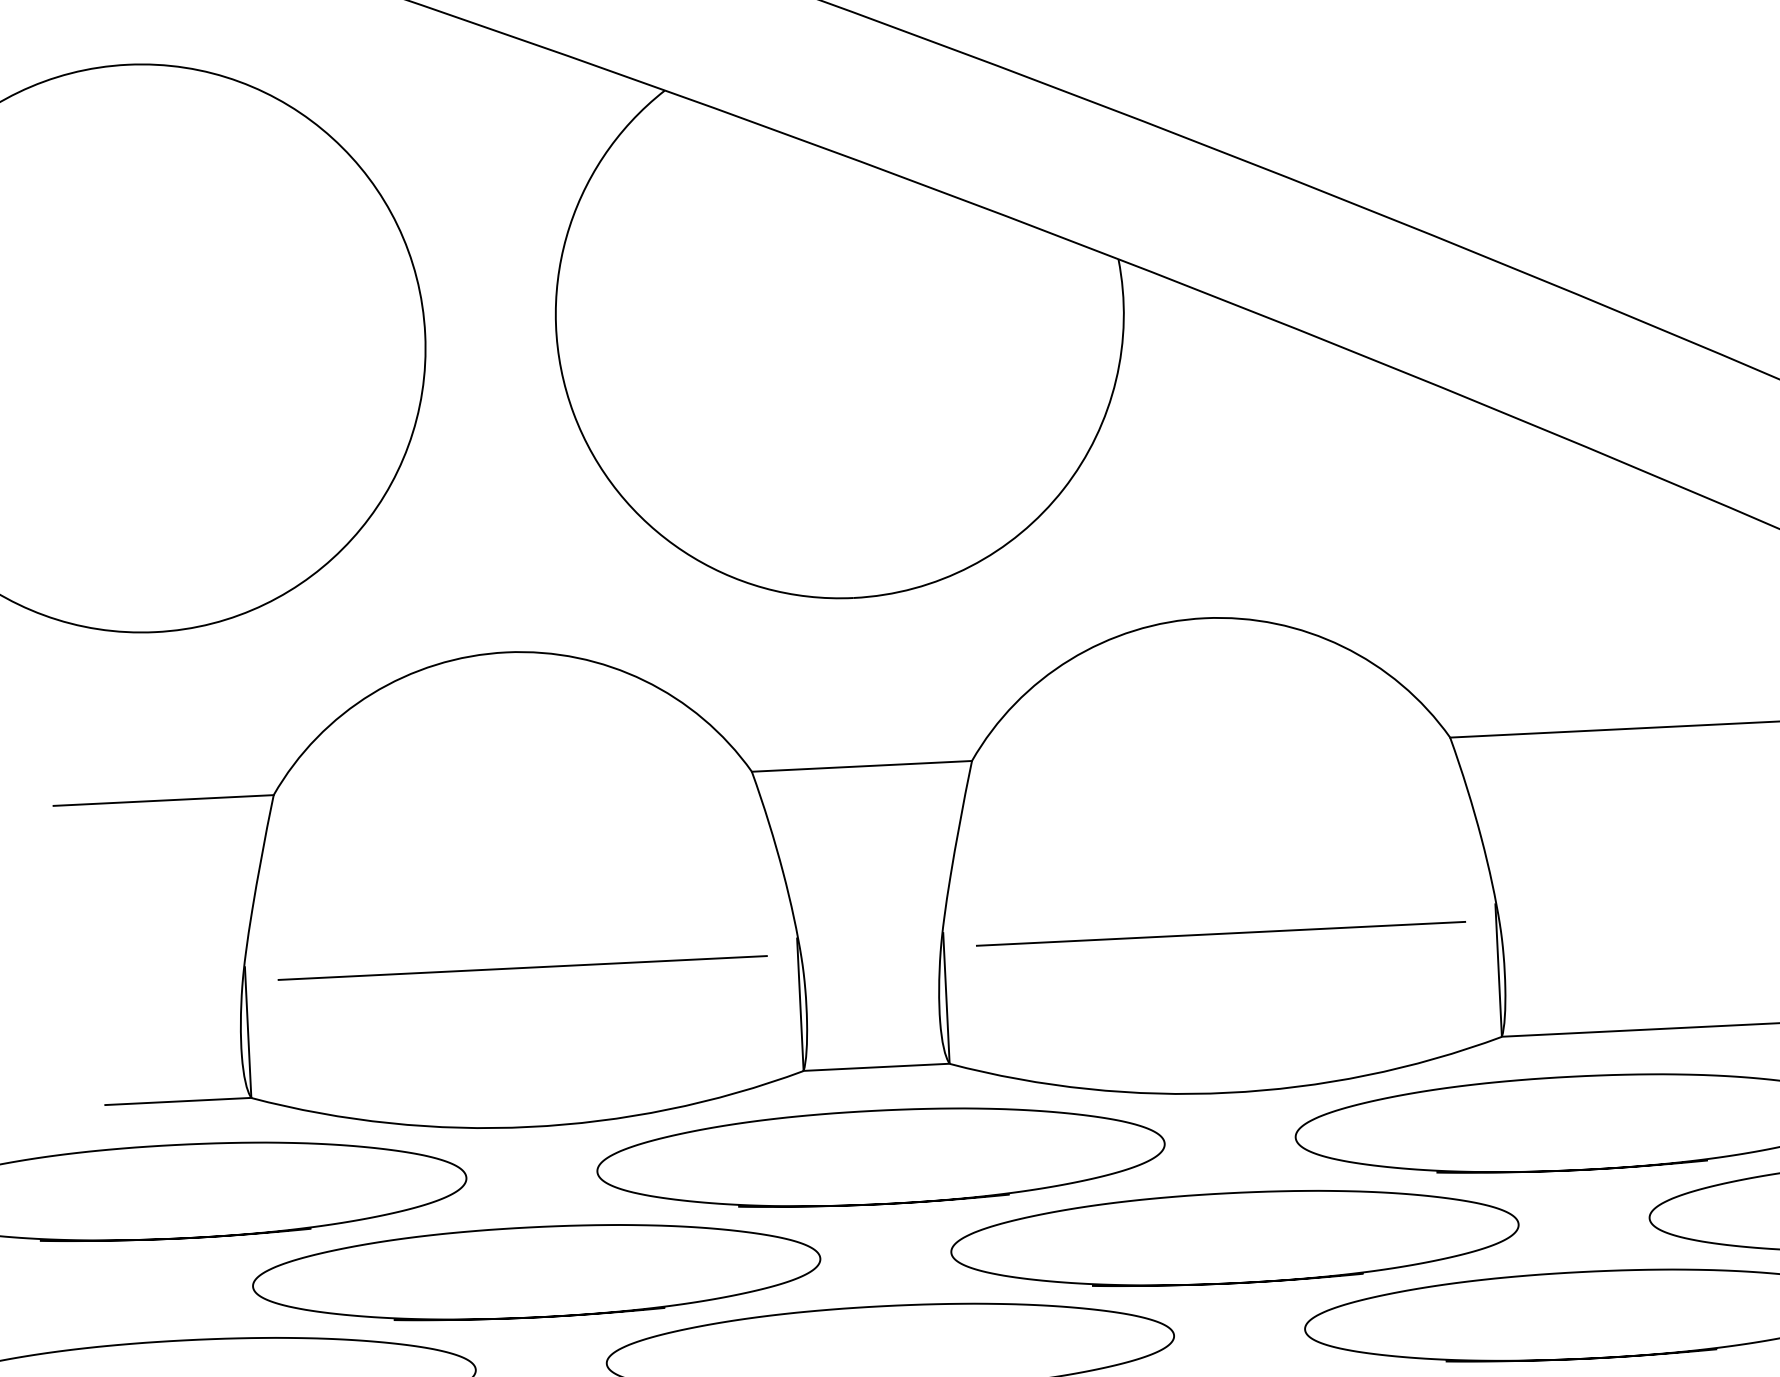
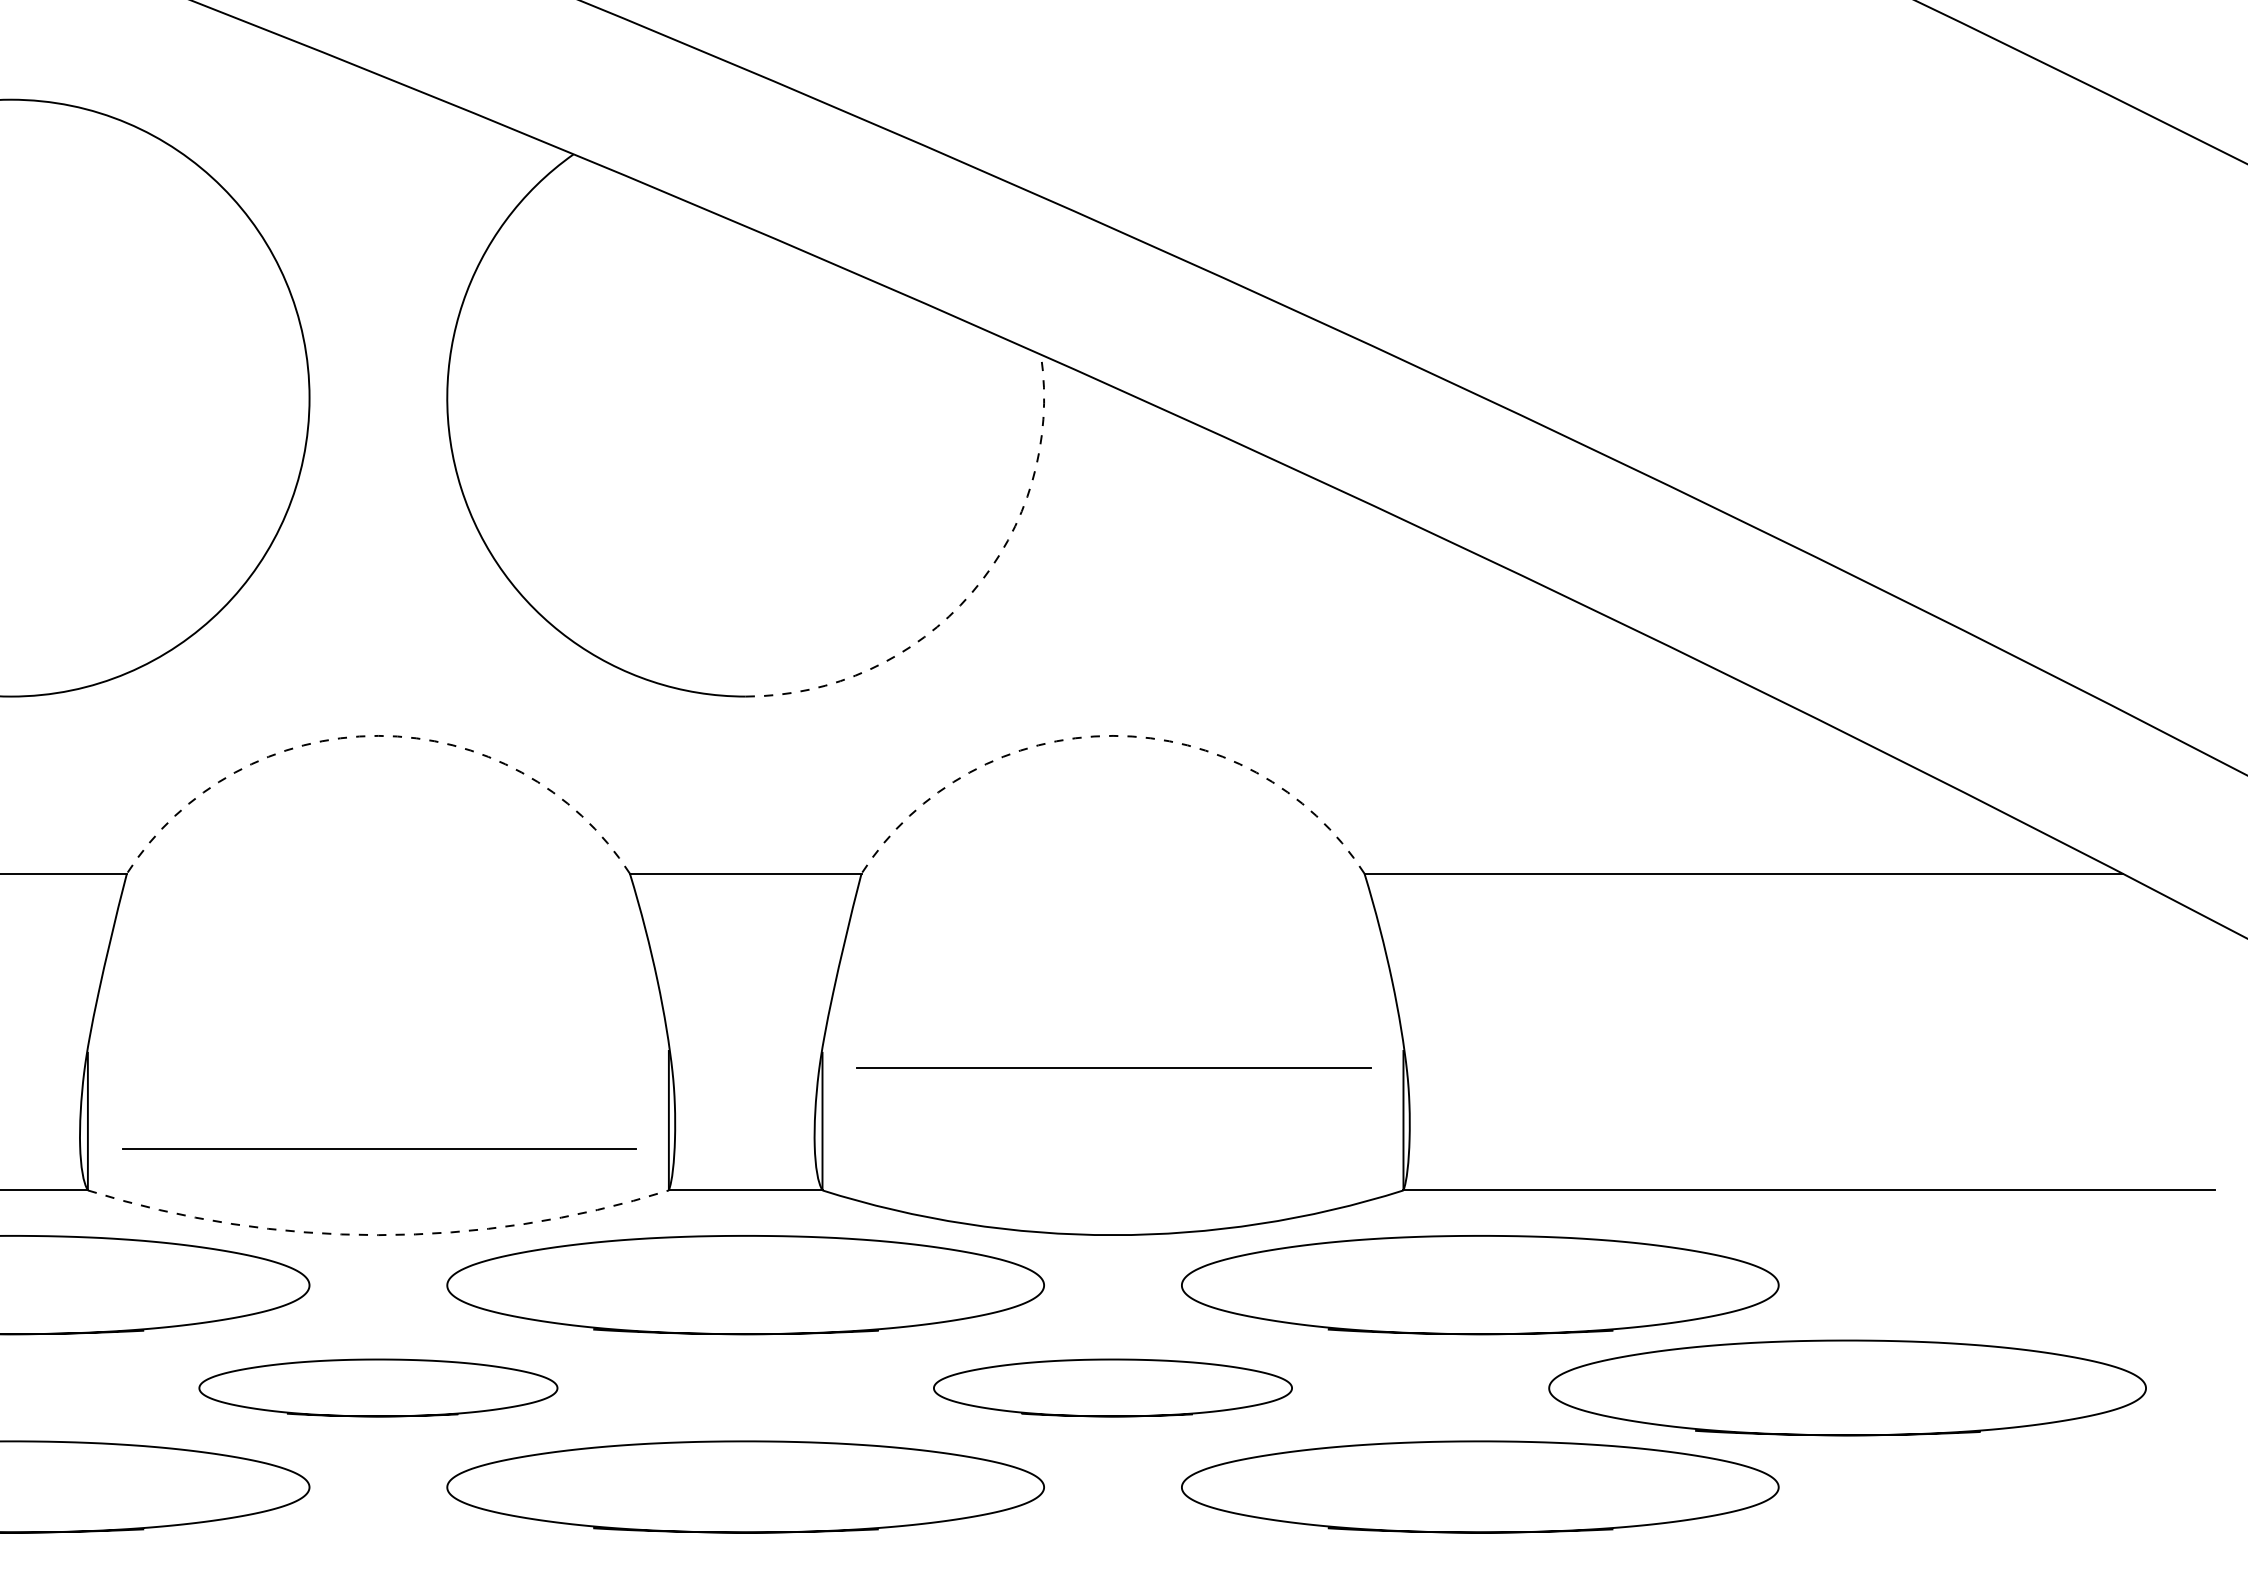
arc: (1063, 489) -> (971, 593), solid -> dashed
arc: (1205, 617) -> (1113, 735), solid -> dashed
arc: (506, 652) -> (378, 735), solid -> dashed
line: (522, 967) -> (379, 1148), moved
arc: (529, 1127) -> (378, 1235), solid -> dashed
part: (1234, 1237) -> (1112, 1387), size x0.6
part: (536, 1271) -> (378, 1387), size x0.6

